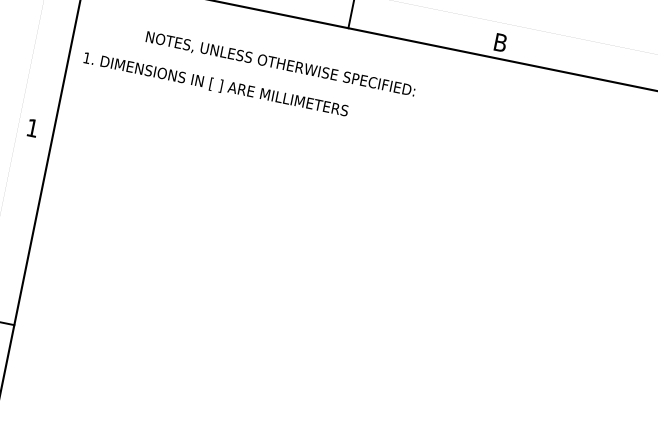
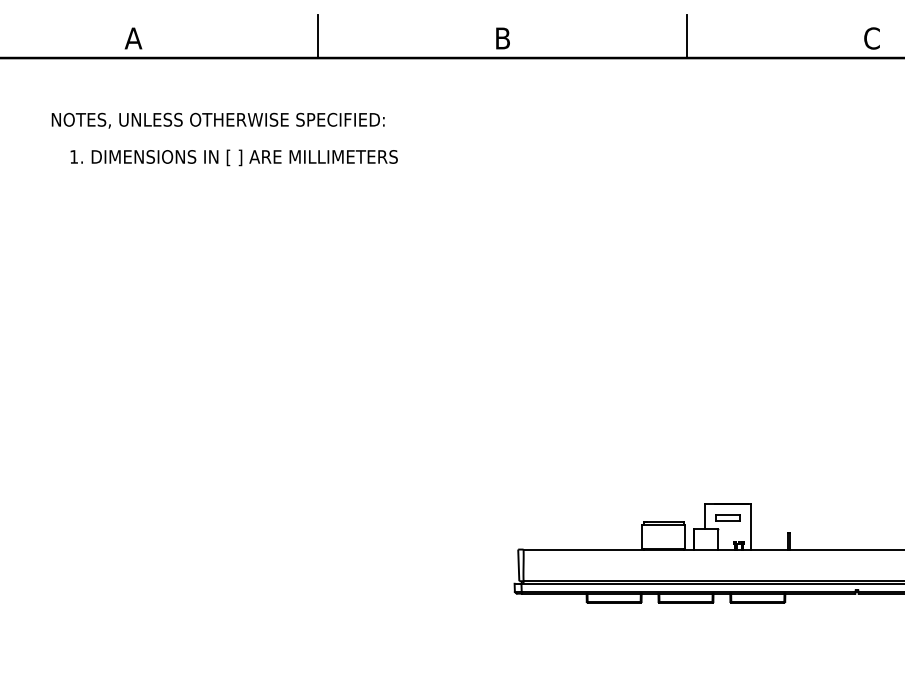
text: (280, 64) -> (217, 120), moved
line: (649, 71) -> (687, 36), added
text: (215, 84) -> (233, 157), moved

